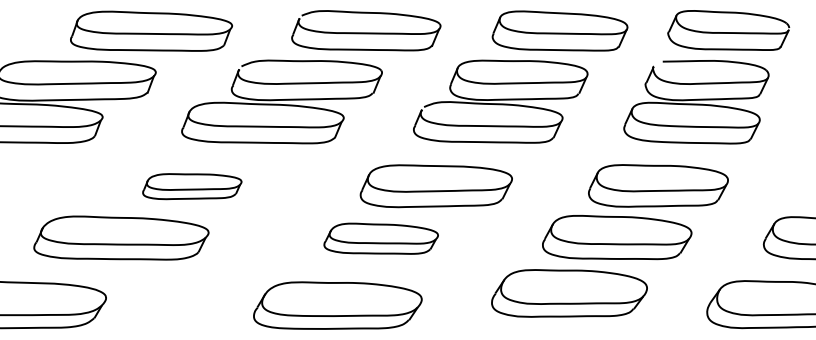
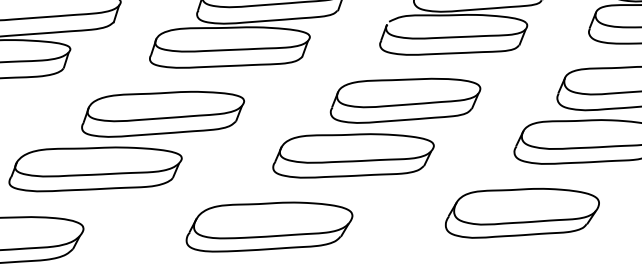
part: (192, 186) -> (163, 113), size x1.67
part: (381, 238) -> (353, 154), size x1.43
part: (569, 293) -> (522, 212), moved
part: (337, 305) -> (269, 225), moved

